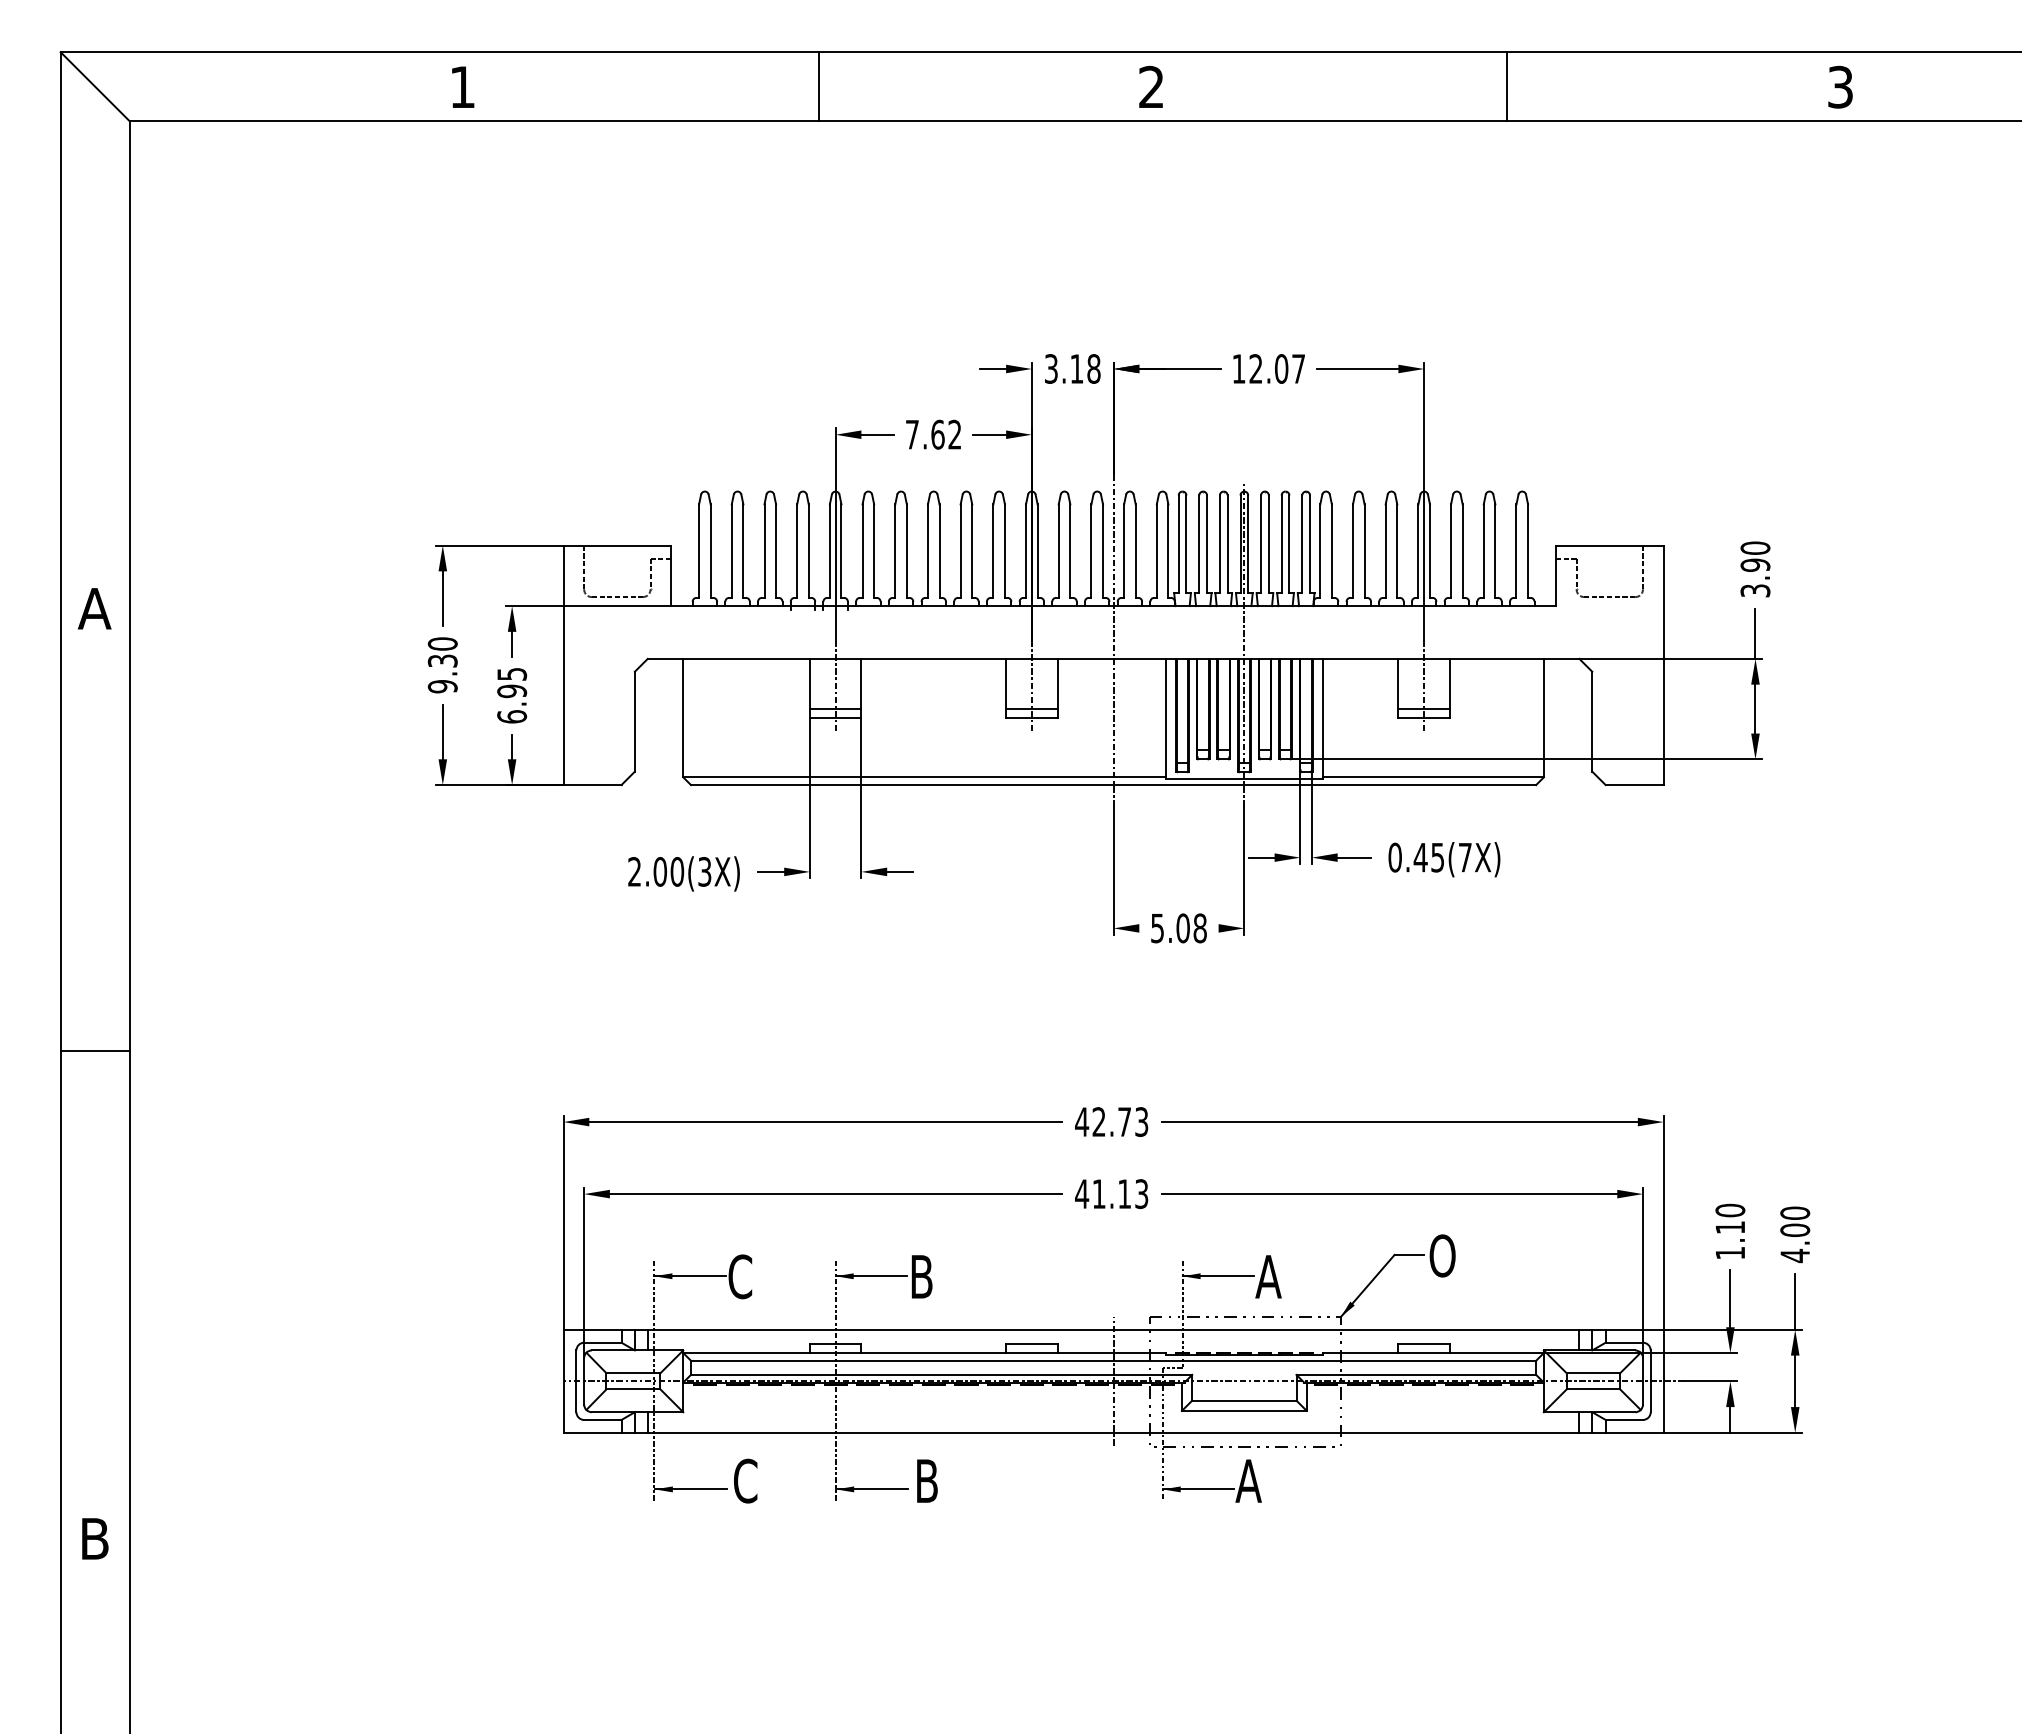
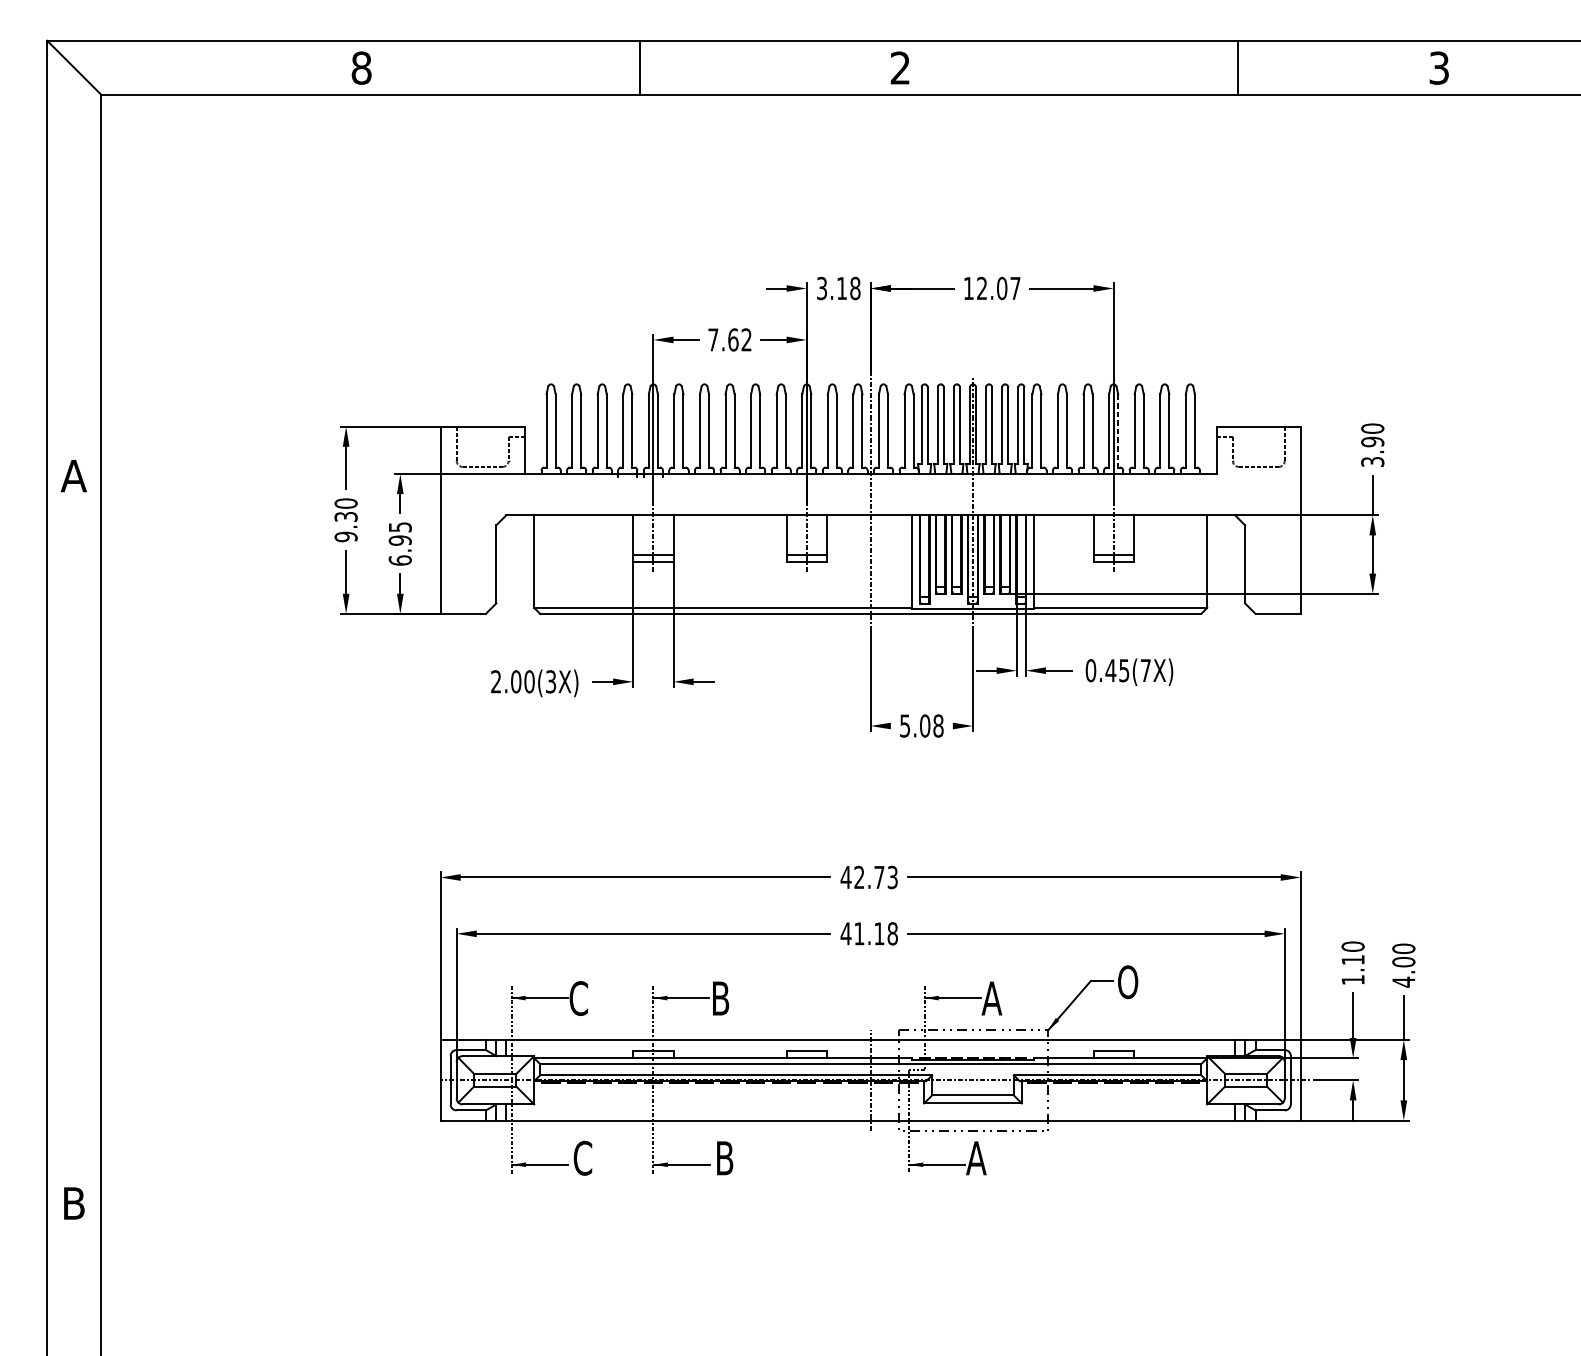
text: (462, 86) -> (361, 67), 1 -> 8
line: (1507, 86) -> (1238, 67), moved
line: (1429, 551) -> (1117, 431), solid -> dashed
line: (94, 1051) -> (73, 822), removed
text: (1141, 1194) -> (892, 934), 41.13 -> 41.18

